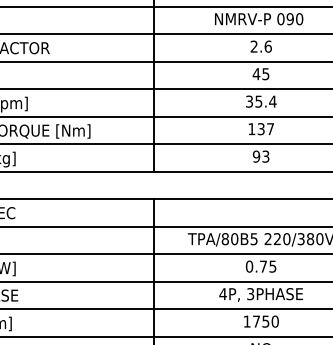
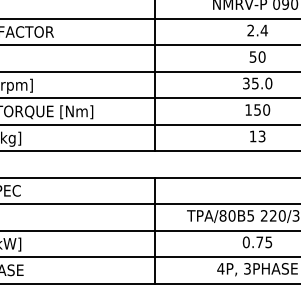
text: (268, 46) -> (264, 30), 2.6 -> 2.4
text: (260, 74) -> (256, 57), 45 -> 50
text: (272, 101) -> (268, 83), 35.4 -> 35.0
text: (266, 129) -> (262, 110), 137 -> 150
text: (256, 156) -> (253, 136), 93 -> 13

